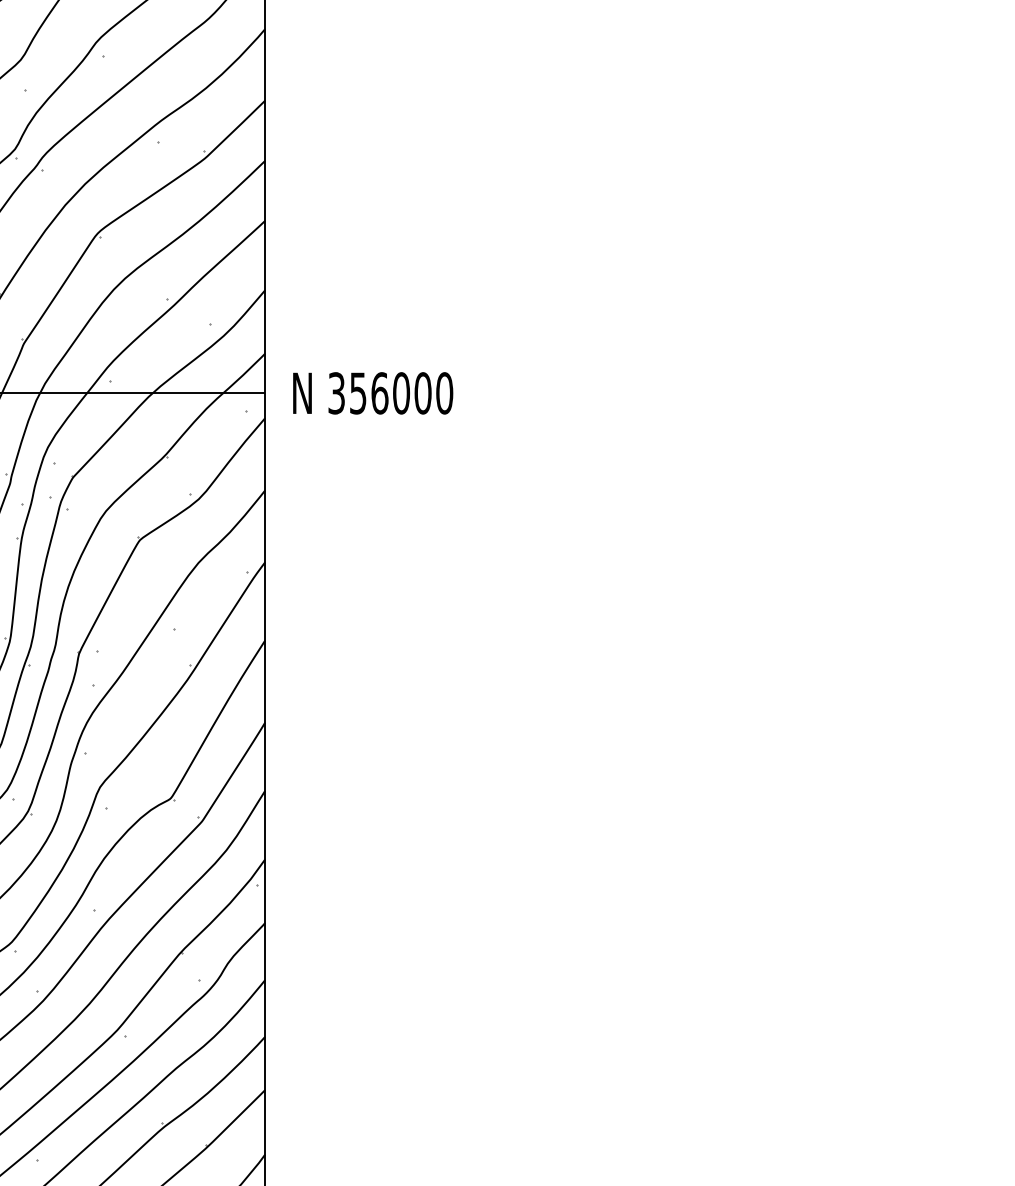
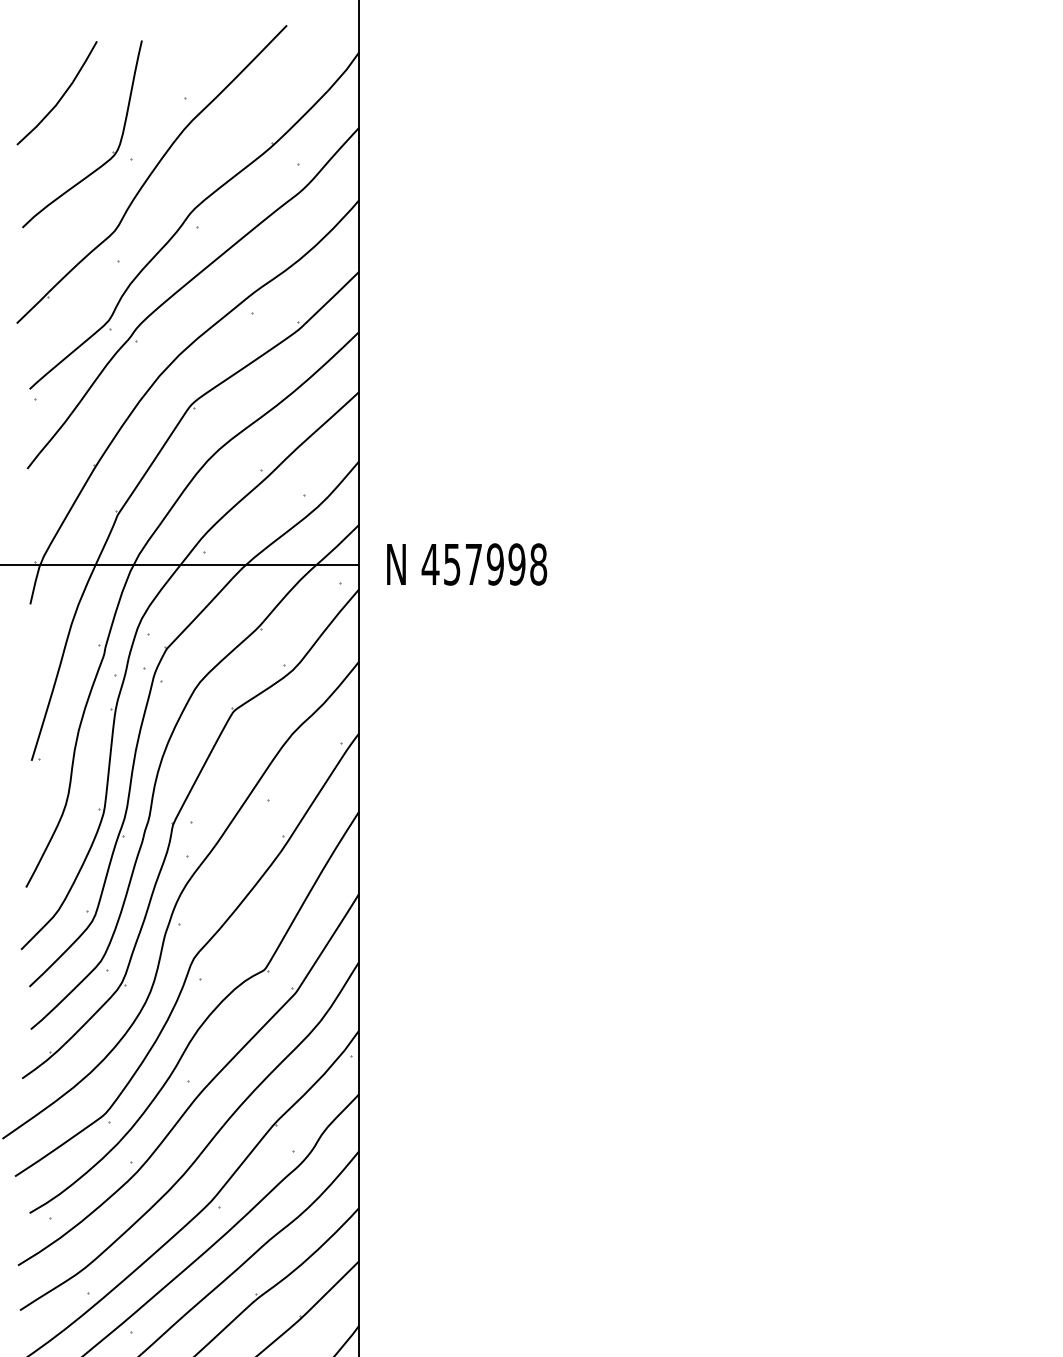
text: (390, 393) -> (484, 564), 356000 -> 457998

